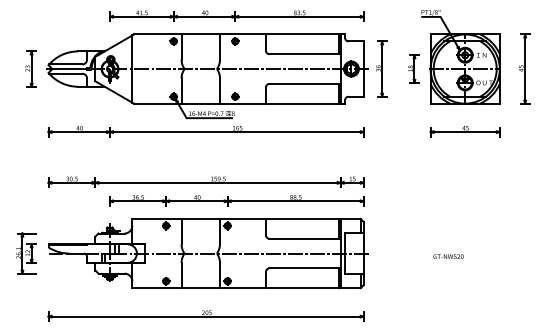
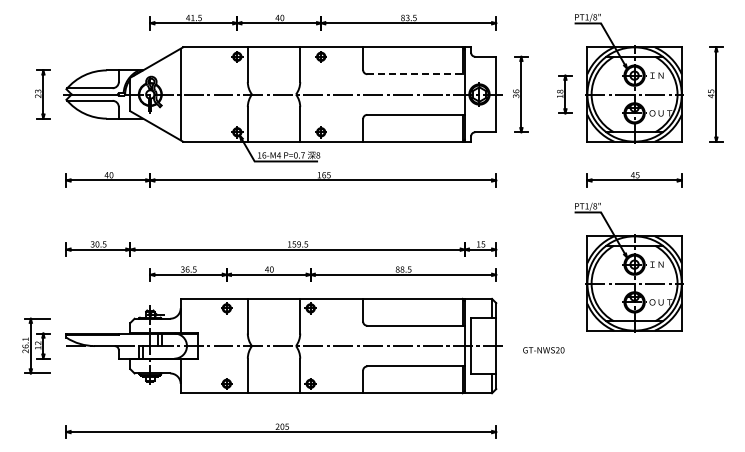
line: (305, 54) -> (416, 74), solid -> dashed
part: (460, 195) -> (628, 267), added
text: (448, 256) -> (543, 350), moved

